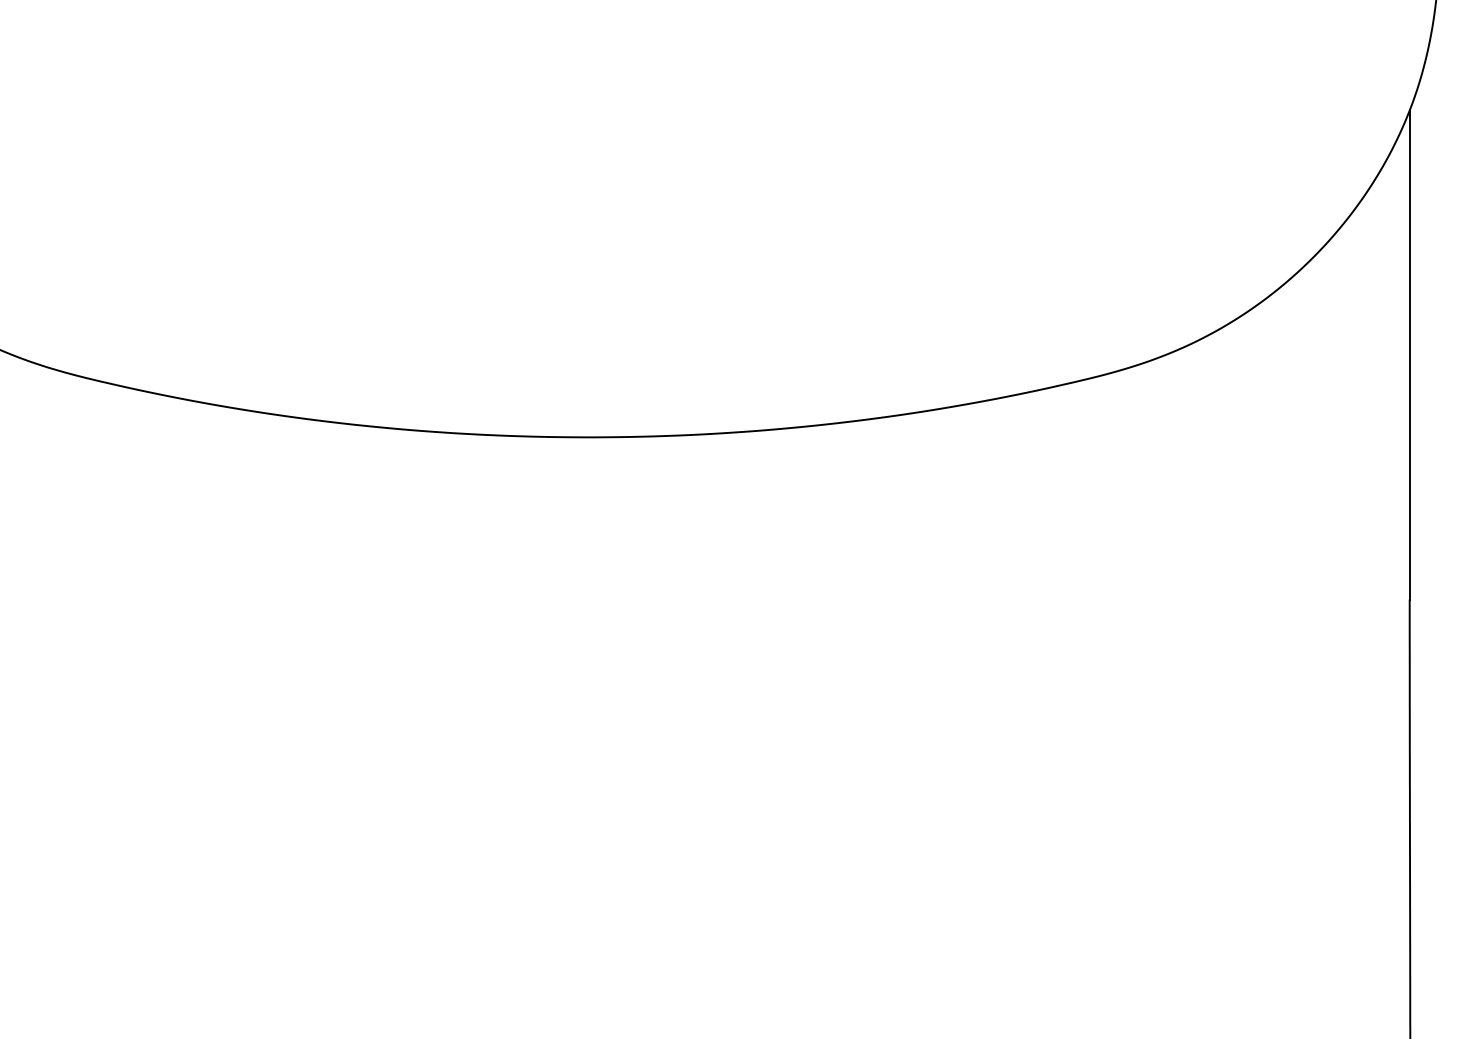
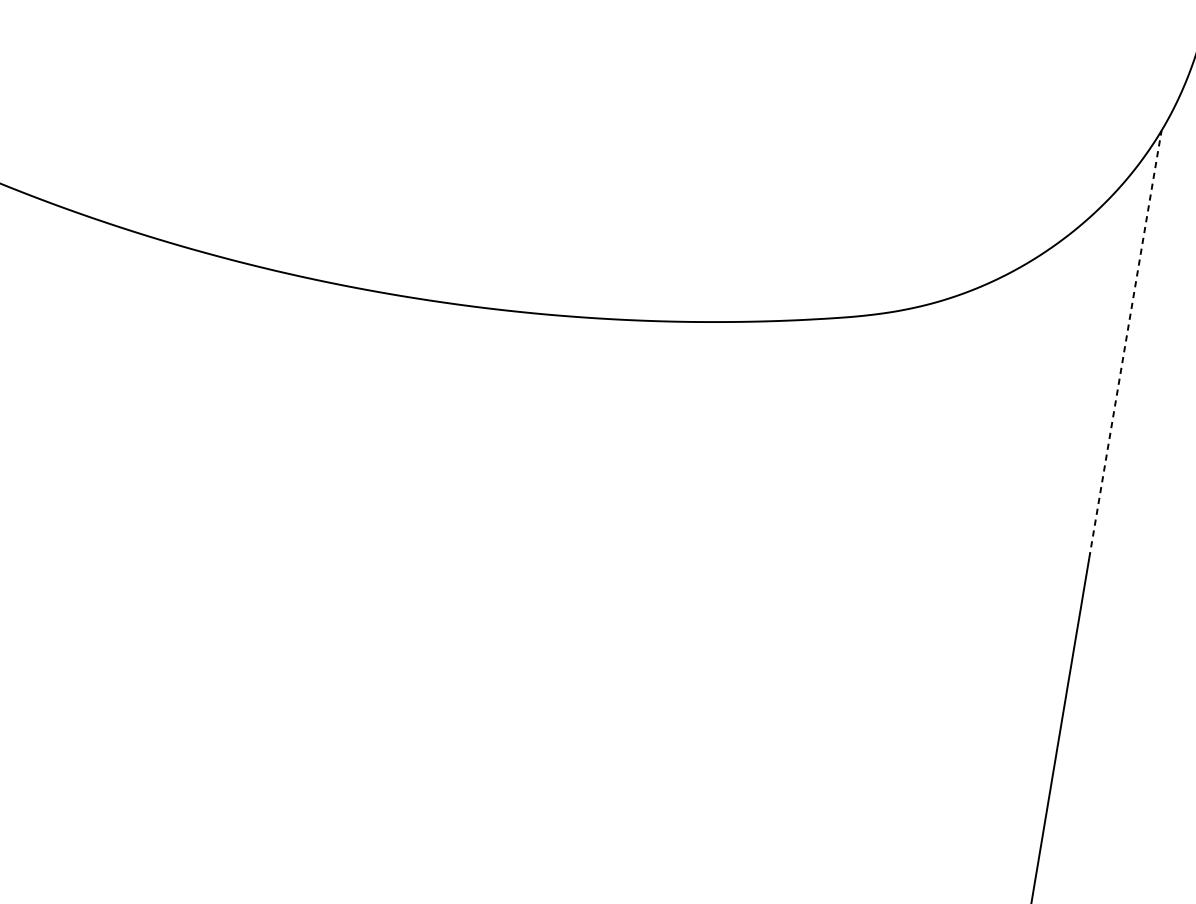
line: (1409, 355) -> (1125, 344), solid -> dashed

